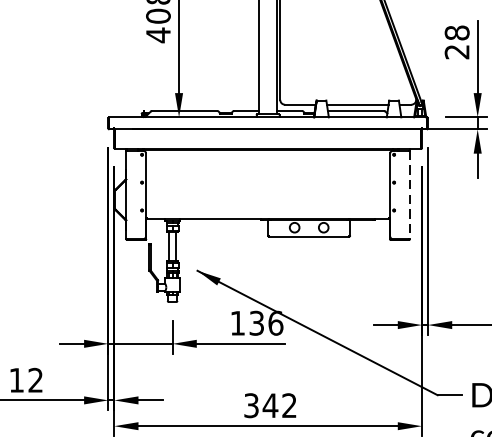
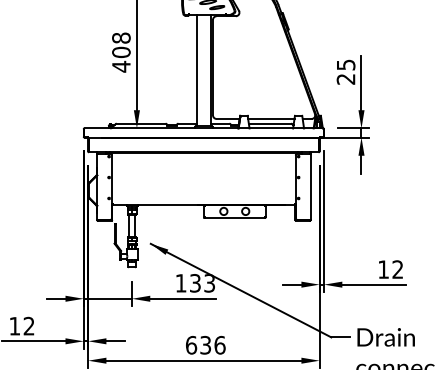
text: (456, 32) -> (345, 64), 28 -> 25
line: (409, 195) -> (310, 187), dashed -> solid
text: (275, 323) -> (209, 283), 136 -> 133
text: (270, 404) -> (205, 344), 342 -> 636

